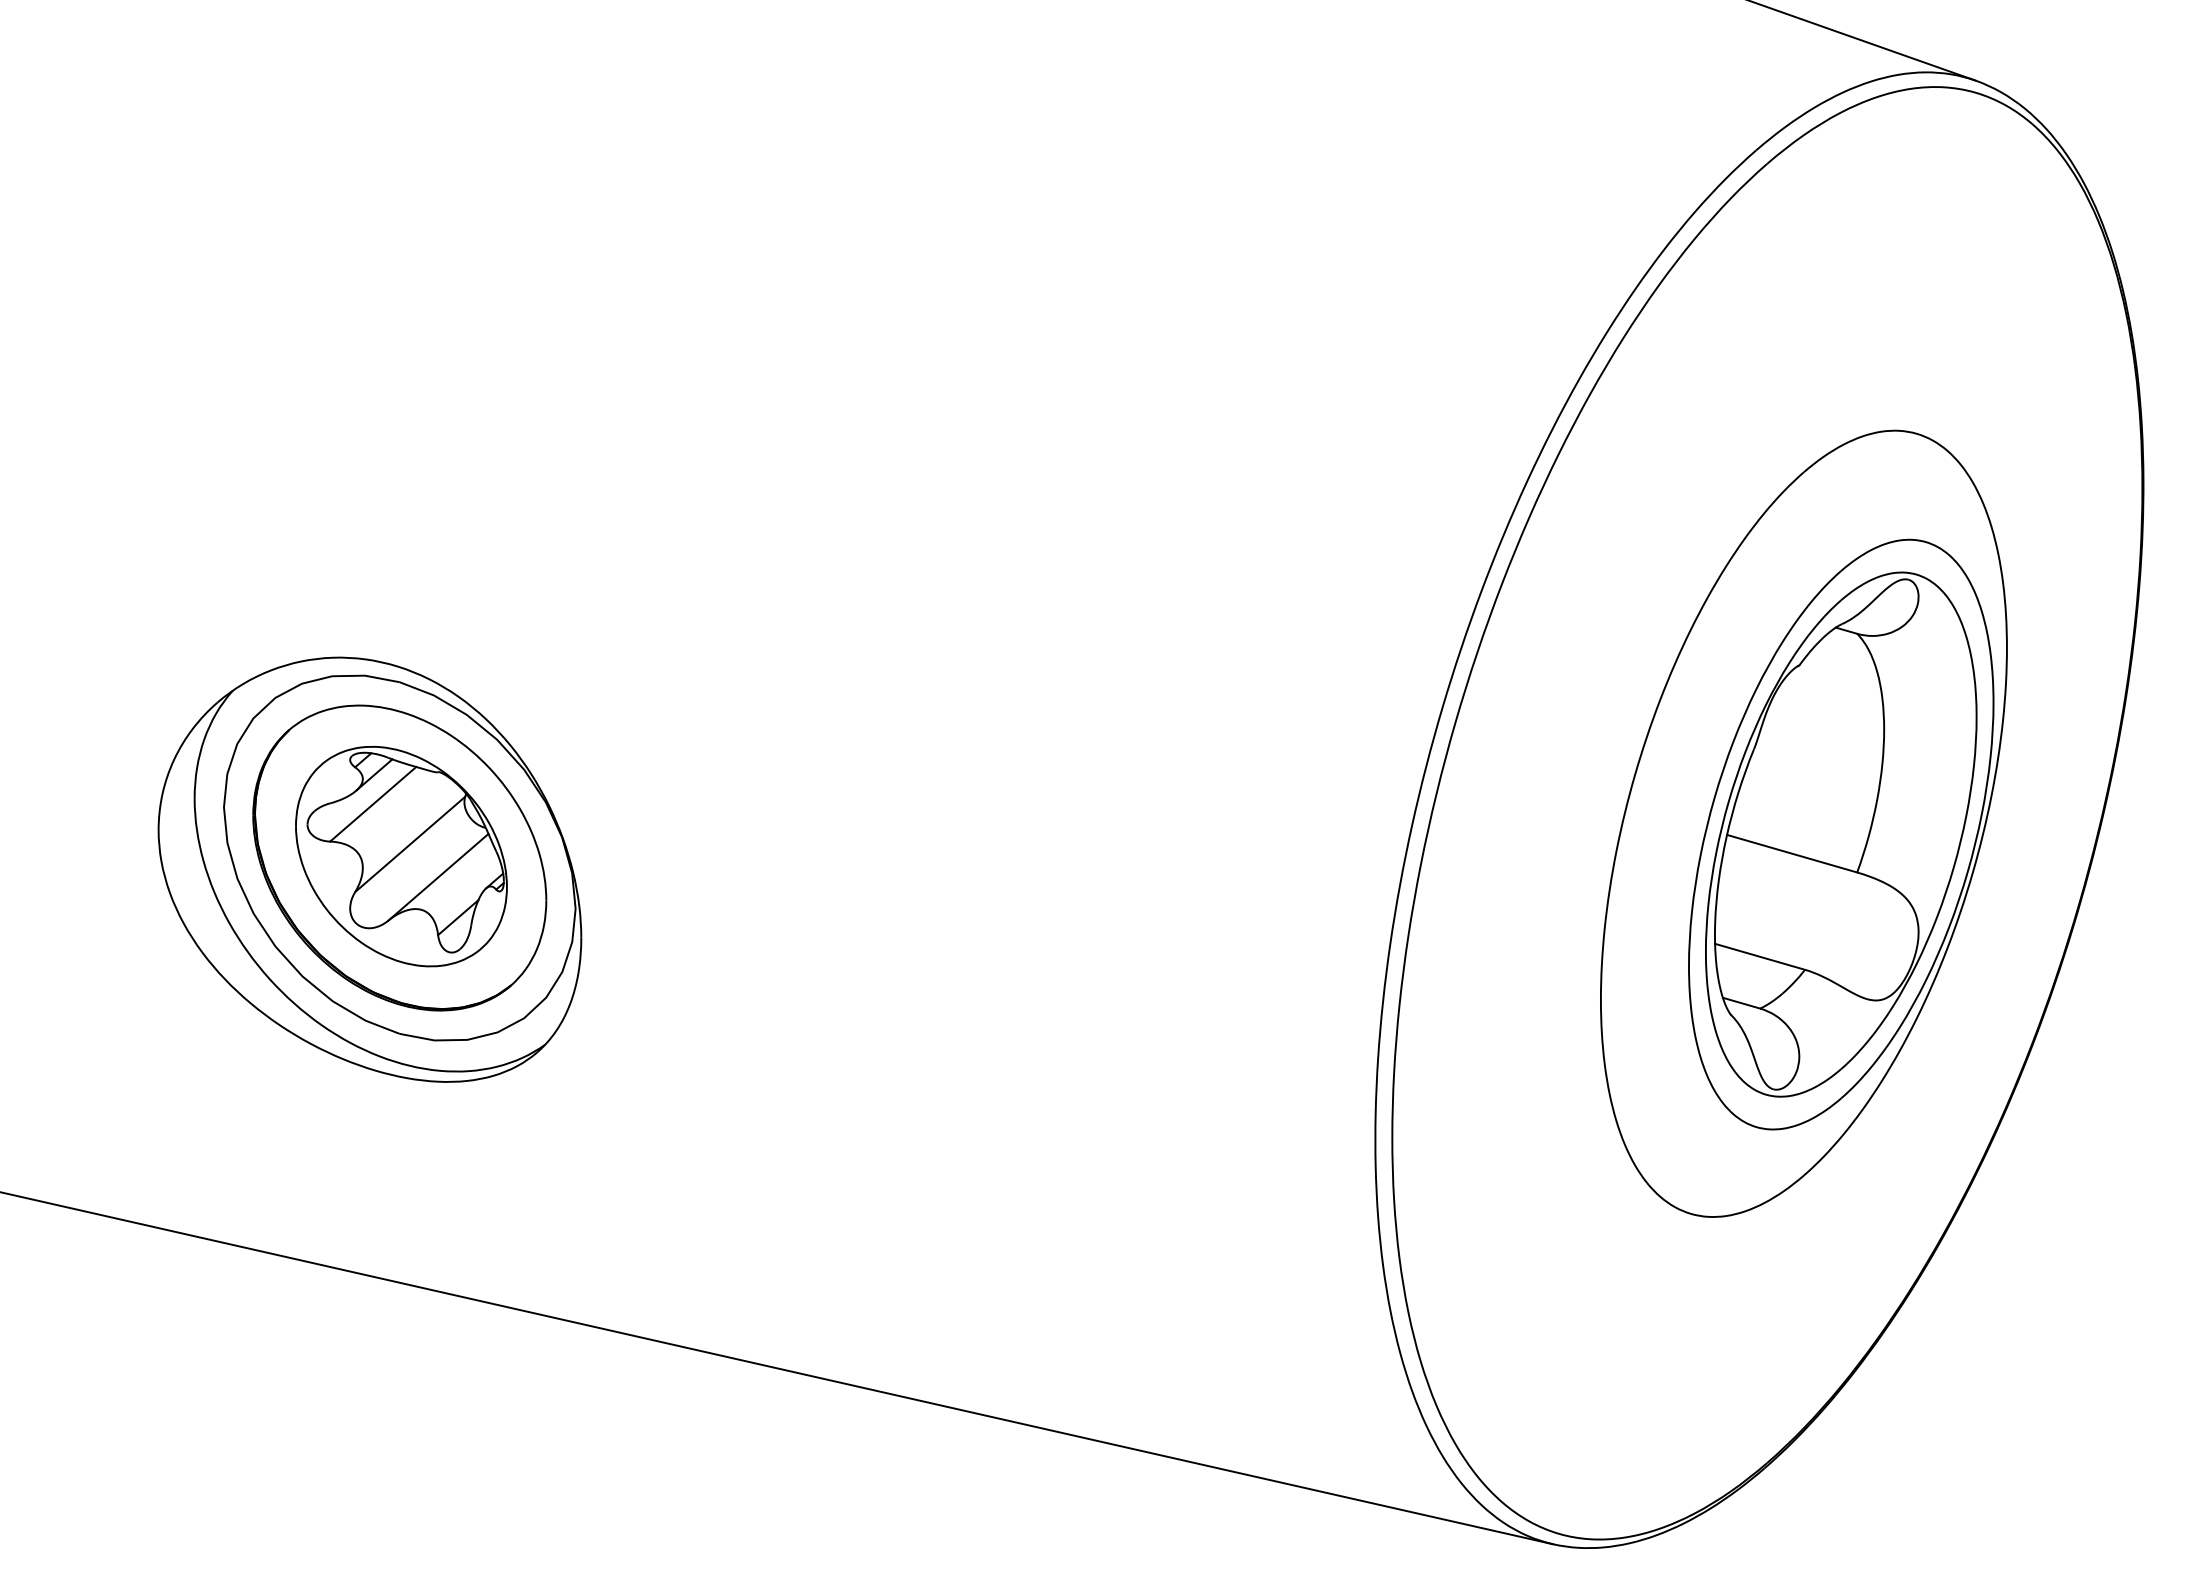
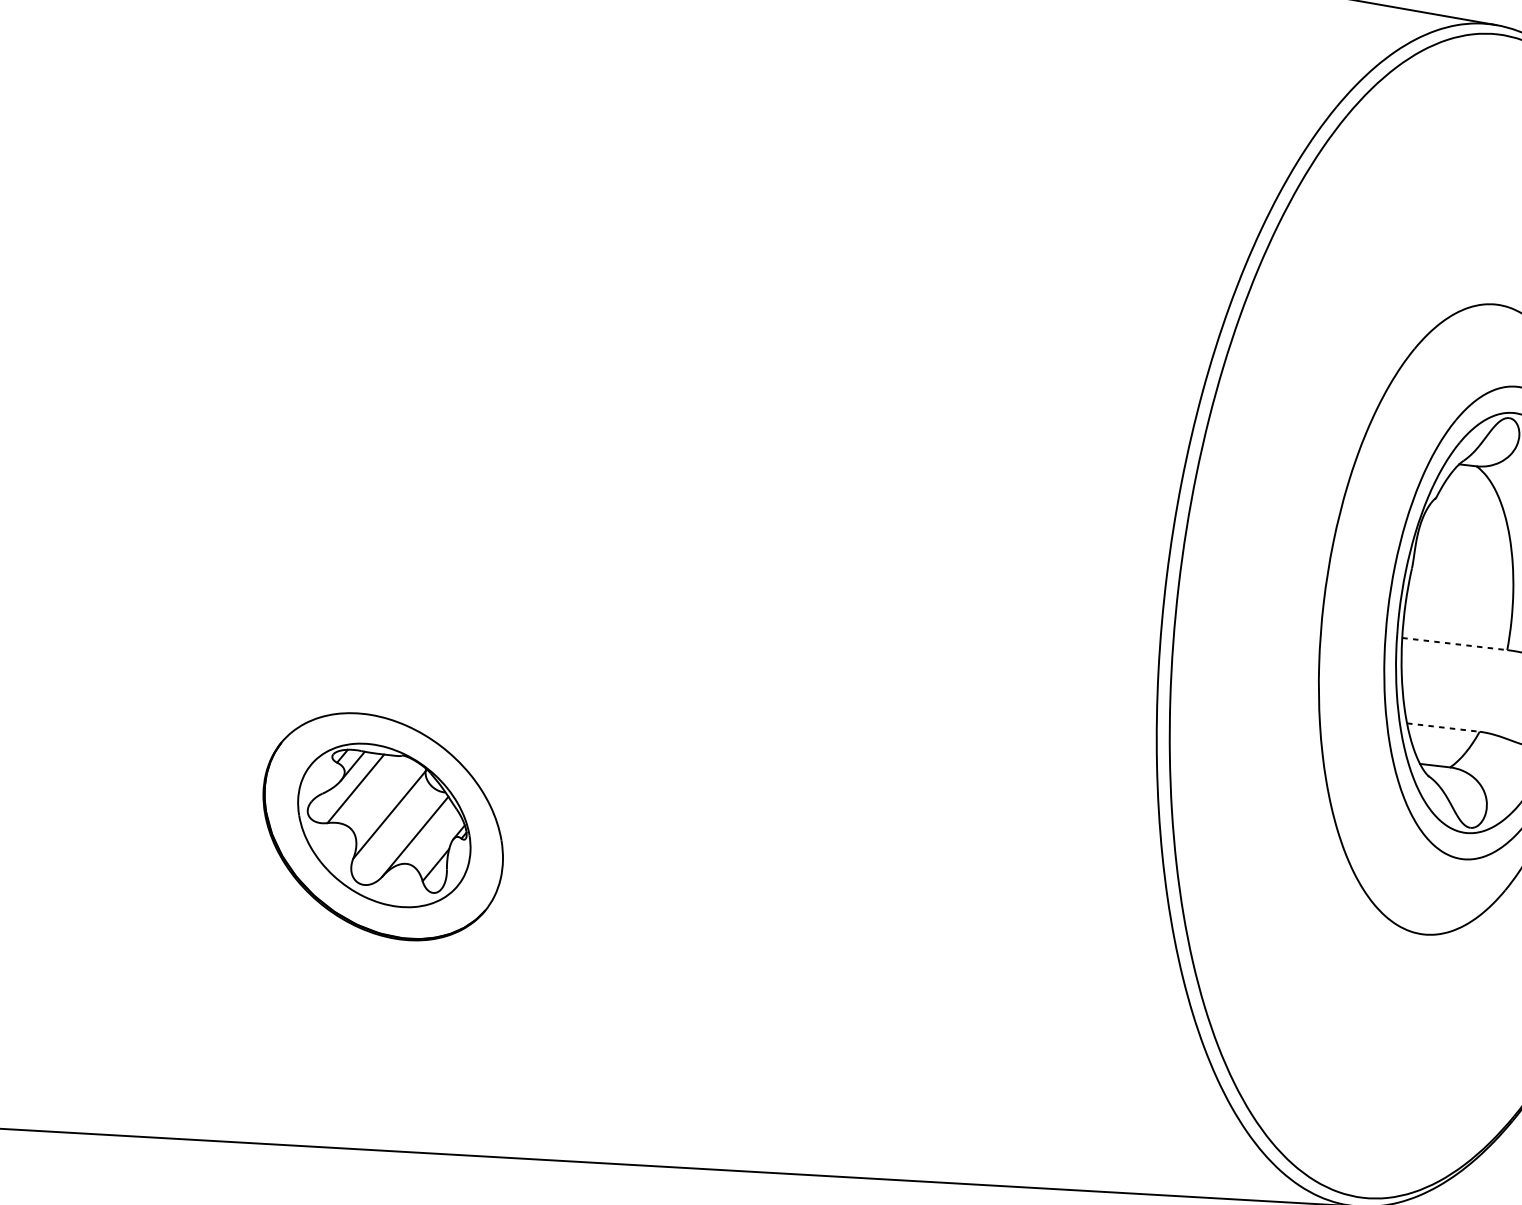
line: (1792, 853) -> (1455, 643), solid -> dashed
part: (369, 869) -> (361, 839), removed
line: (1760, 956) -> (1443, 727), solid -> dashed

